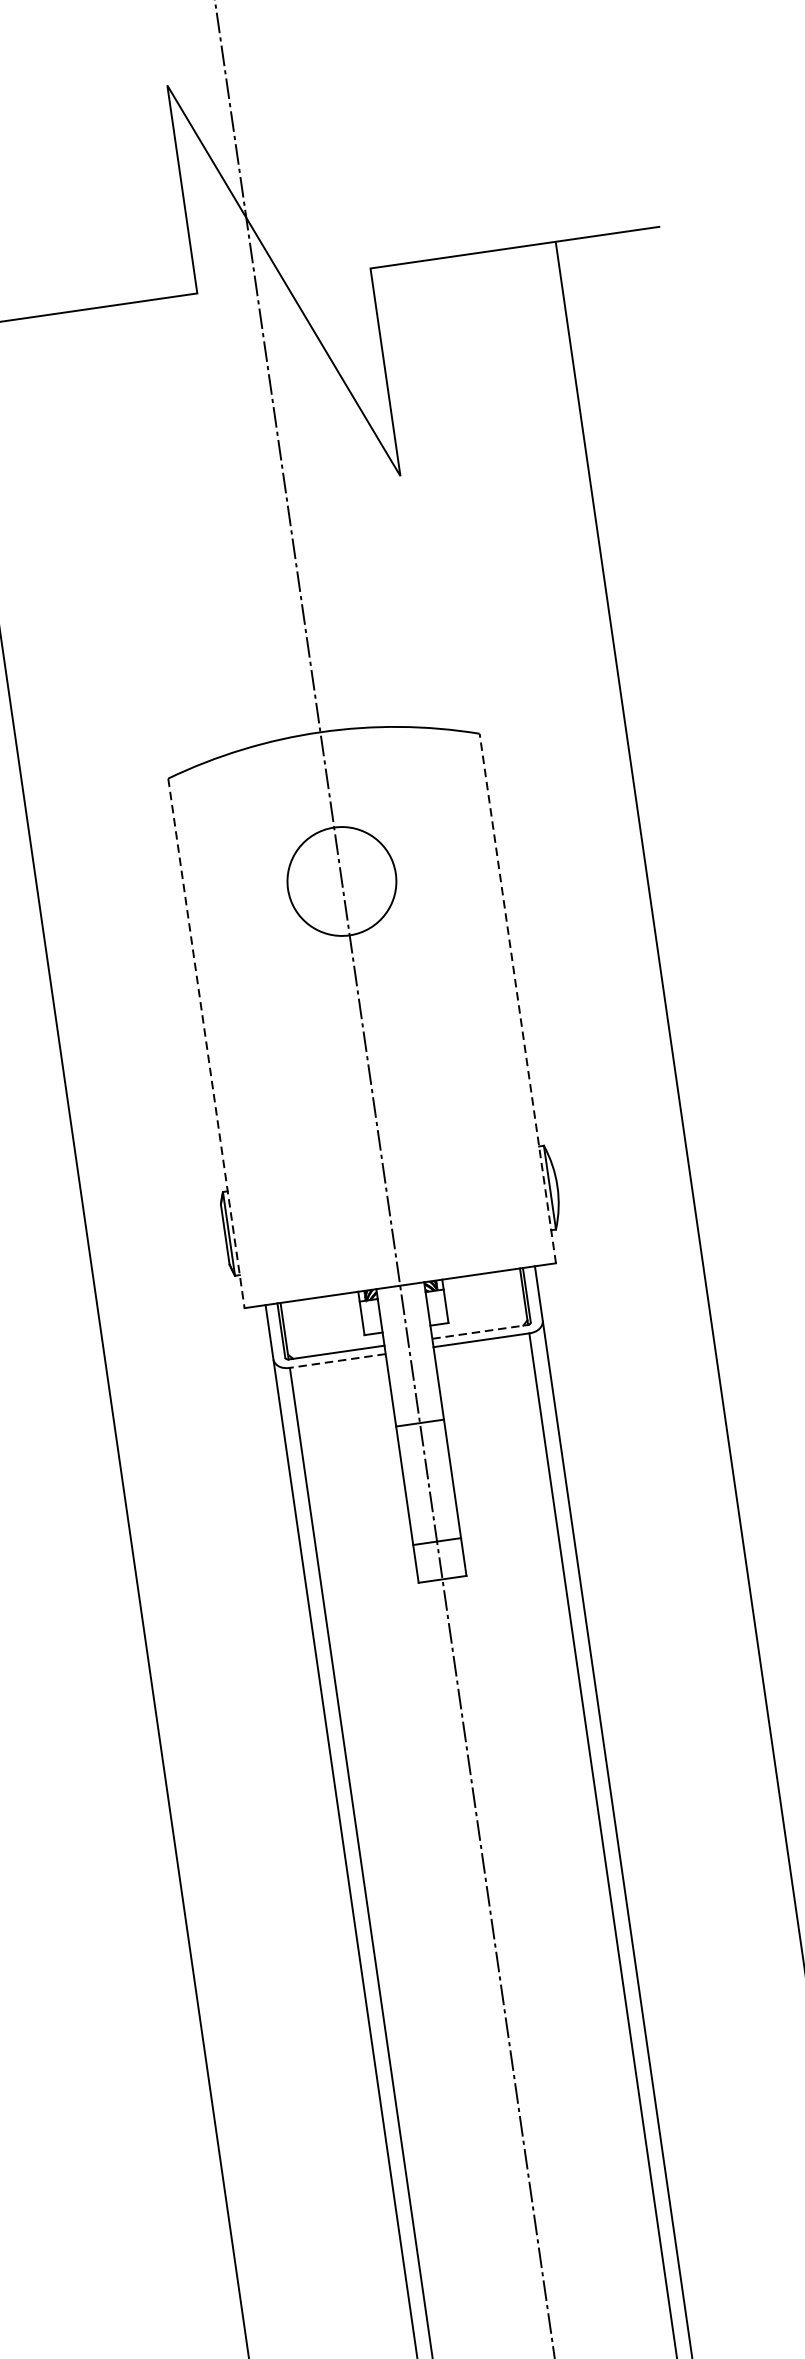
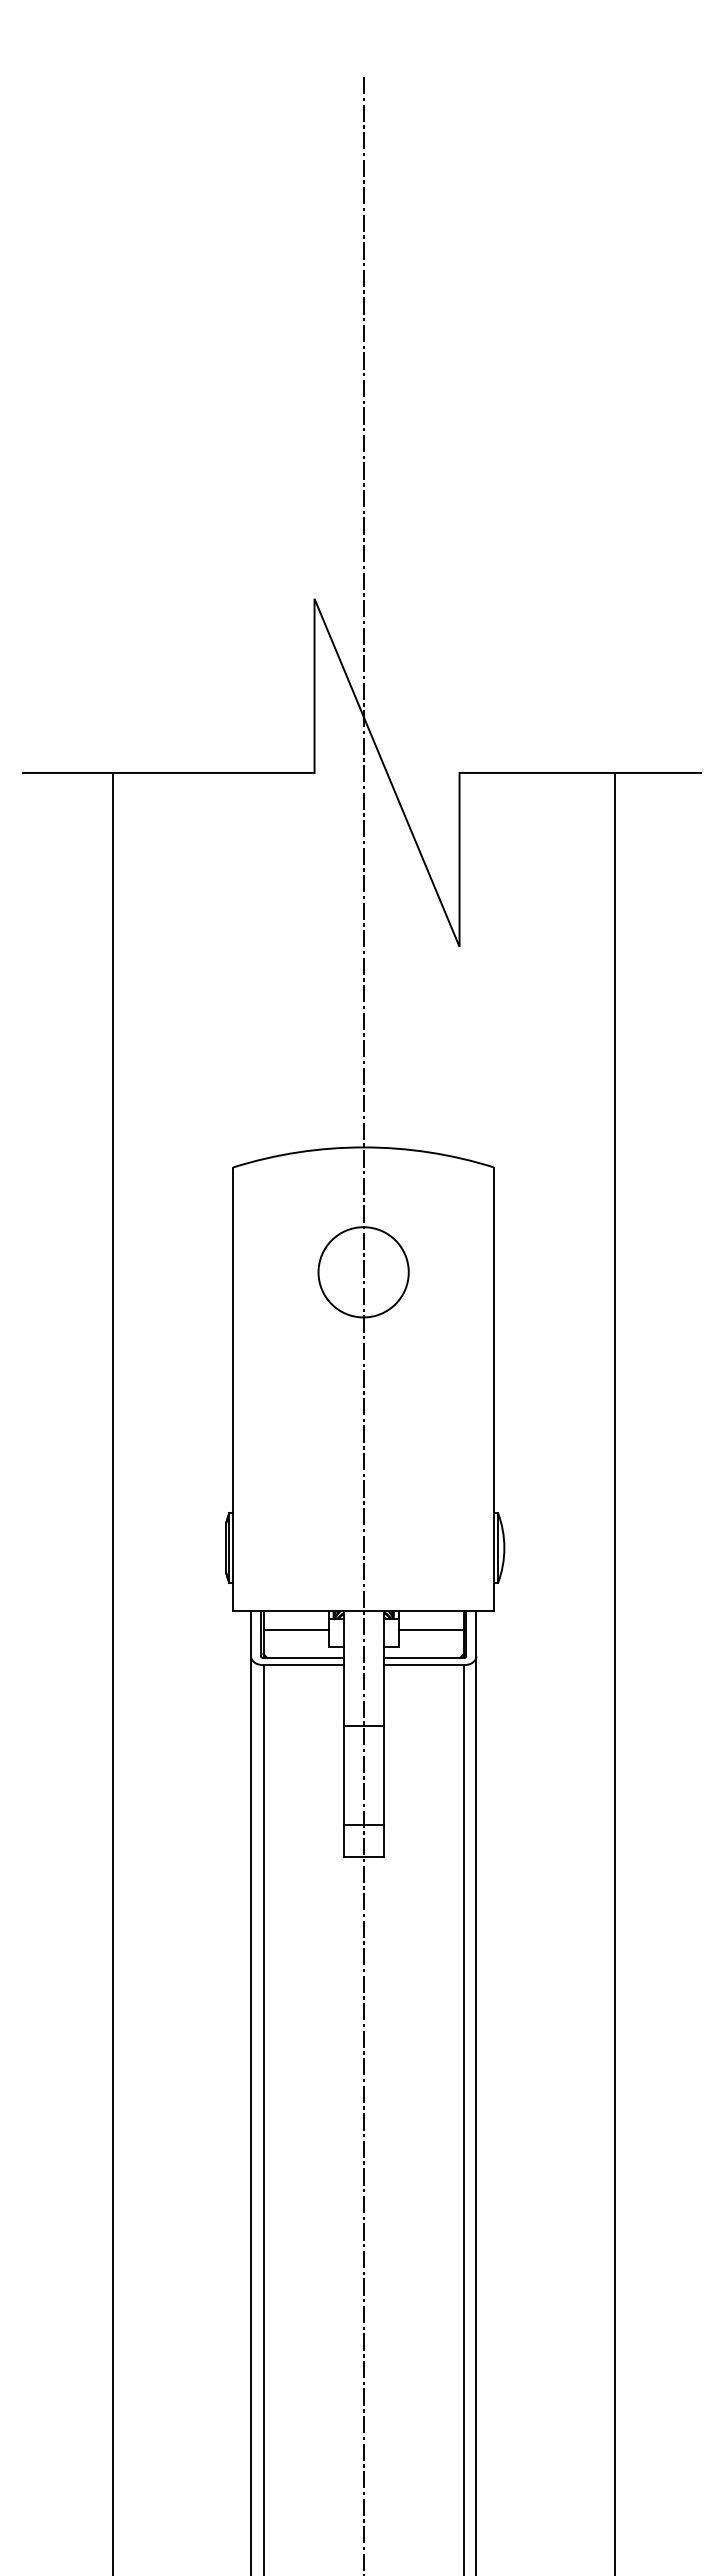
line: (518, 998) -> (494, 1389), dashed -> solid
line: (206, 1043) -> (233, 1389), dashed -> solid
line: (483, 1297) -> (430, 1630), added
line: (322, 1321) -> (295, 1630), added
line: (481, 1332) -> (424, 1658), dashed -> solid
line: (337, 1361) -> (303, 1665), dashed -> solid

